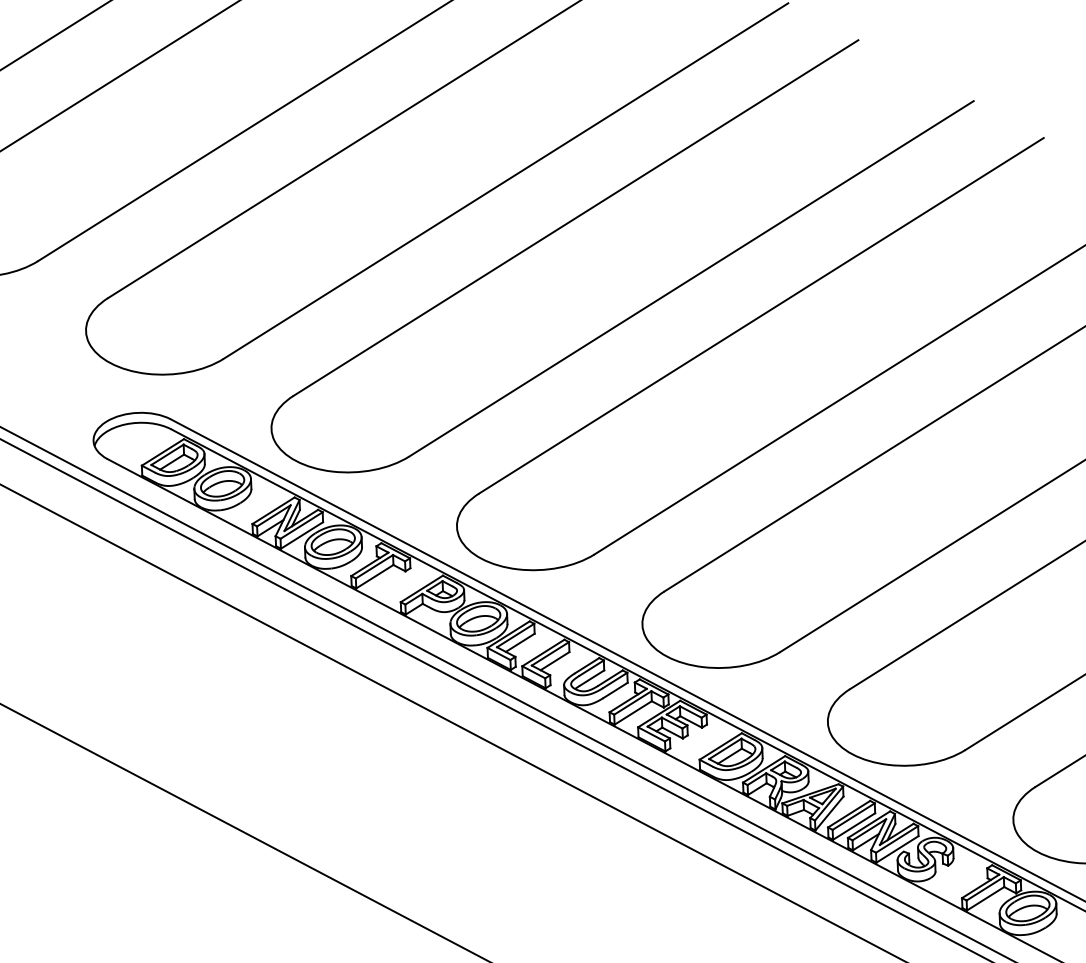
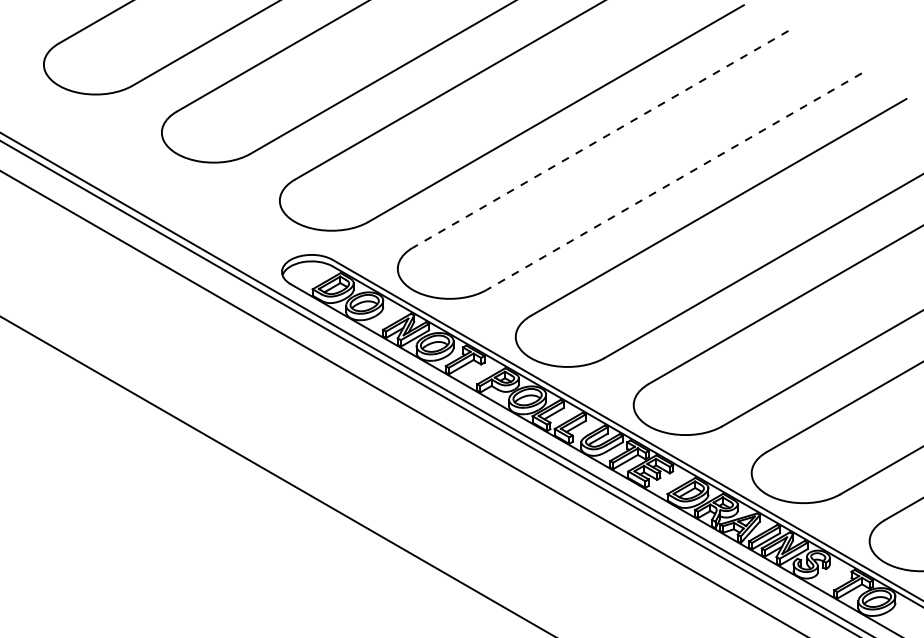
line: (575, 218) -> (600, 139), solid -> dashed
line: (691, 278) -> (674, 181), solid -> dashed

